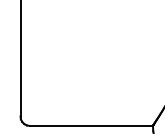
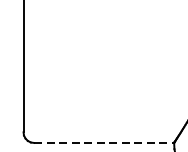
line: (91, 125) -> (104, 142), solid -> dashed

